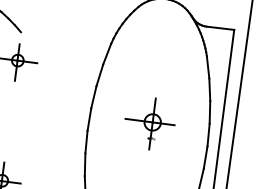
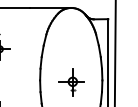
part: (149, 123) -> (71, 82), moved

